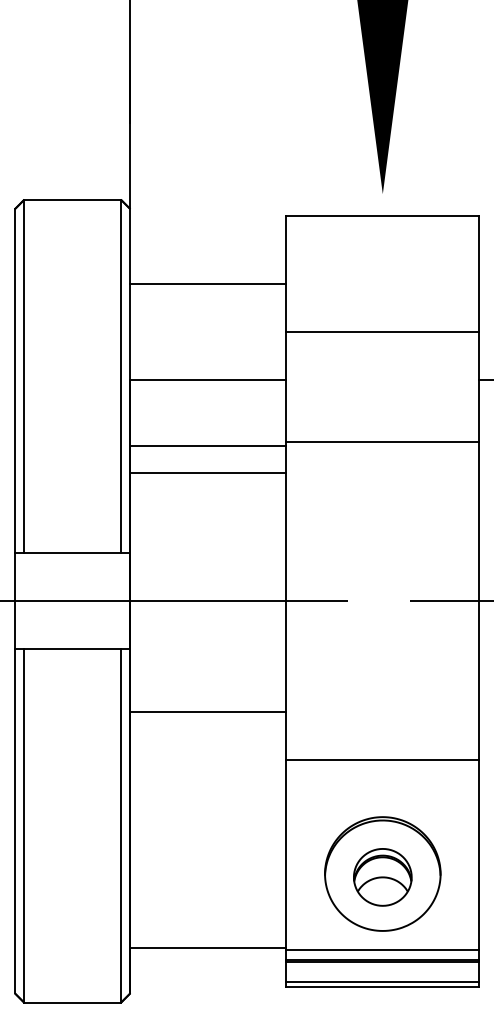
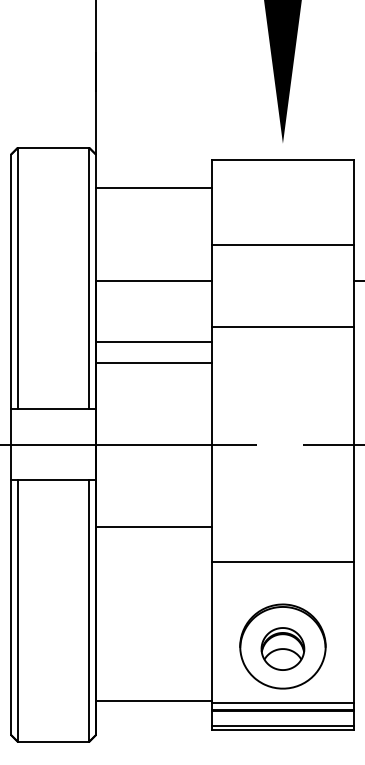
line: (208, 284) -> (154, 188), moved
line: (208, 445) -> (154, 341), moved
line: (208, 473) -> (154, 362), moved

